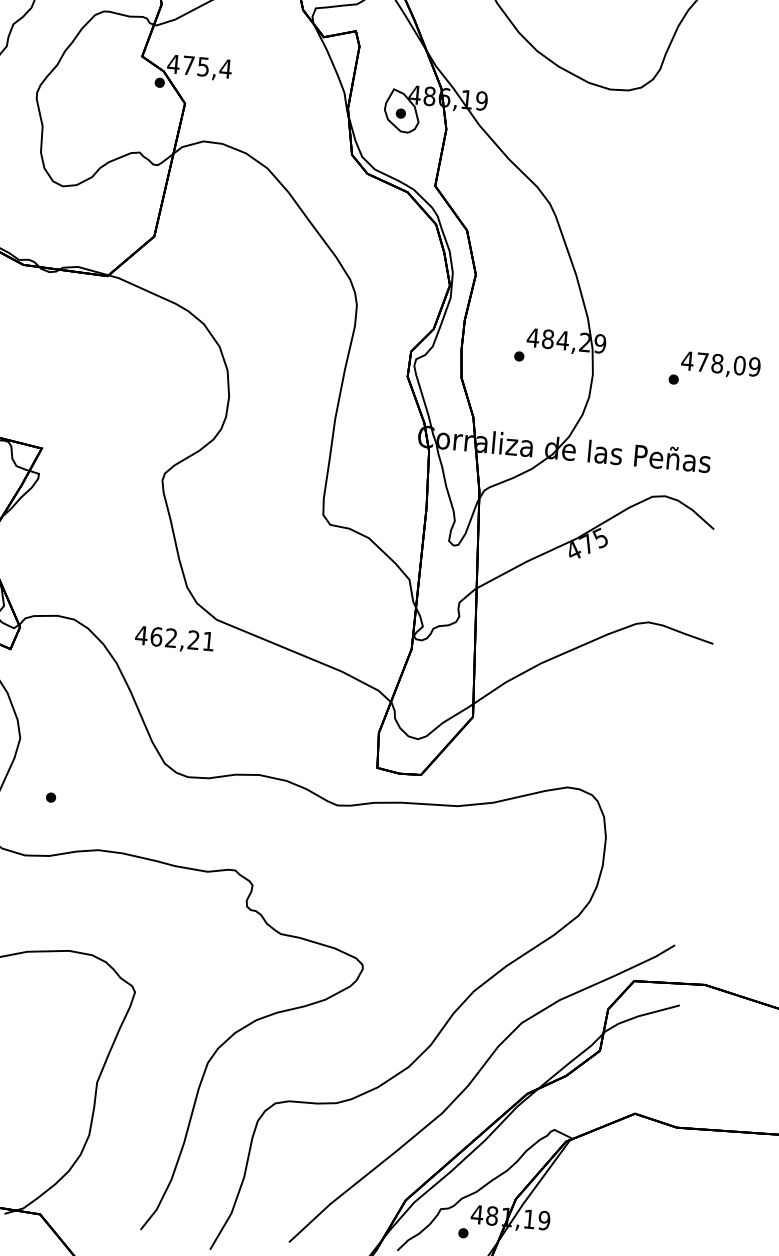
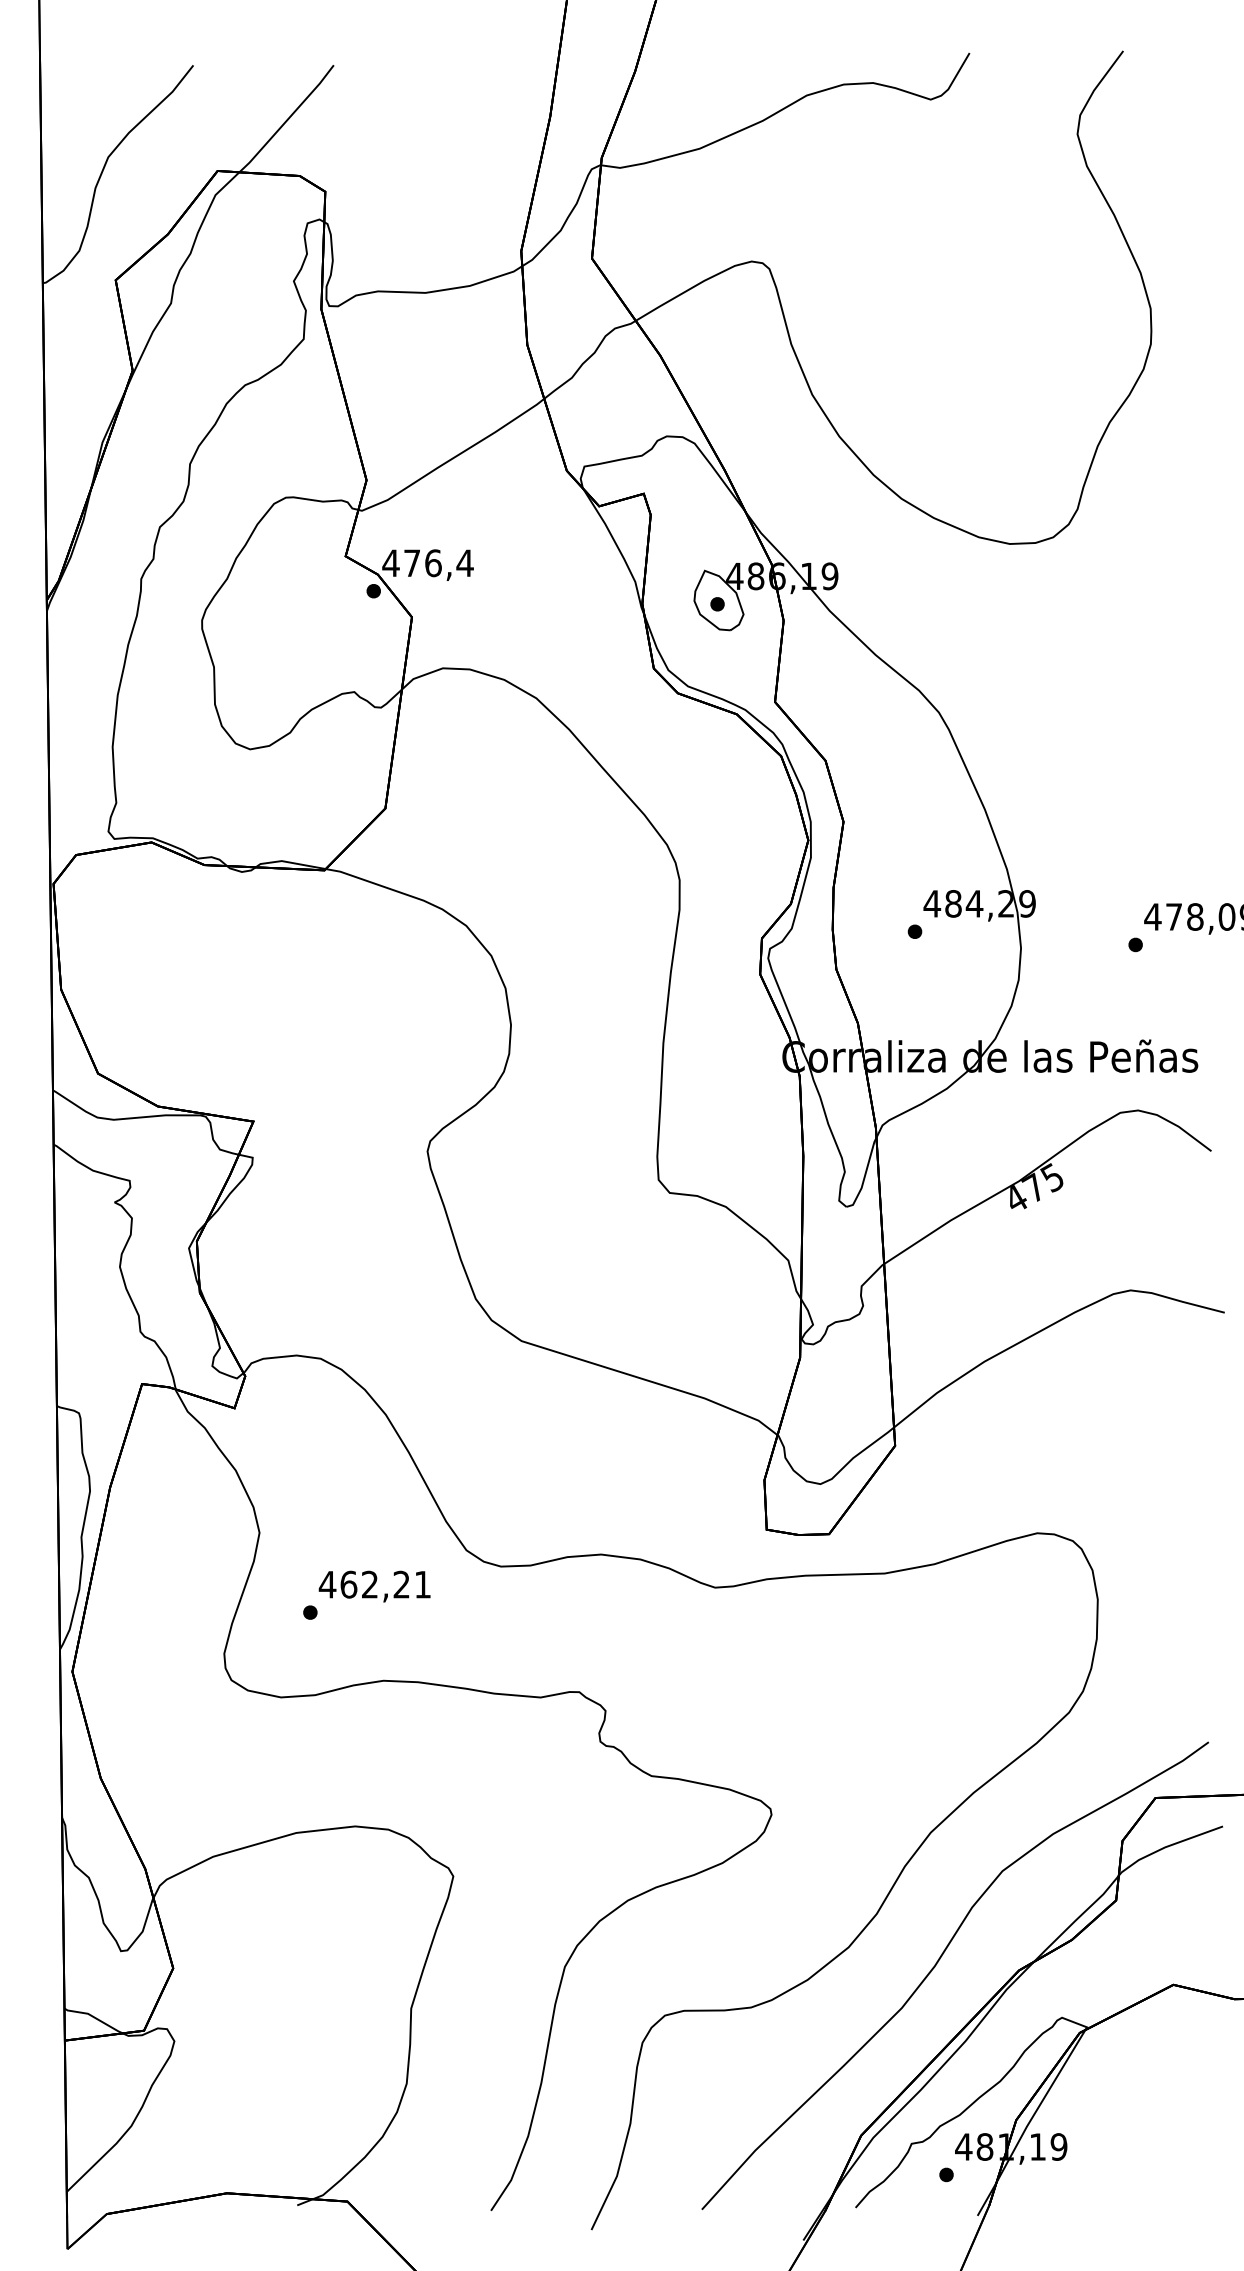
text: (203, 67) -> (433, 563), 475,4 -> 476,4
text: (174, 639) -> (374, 1586), moved

